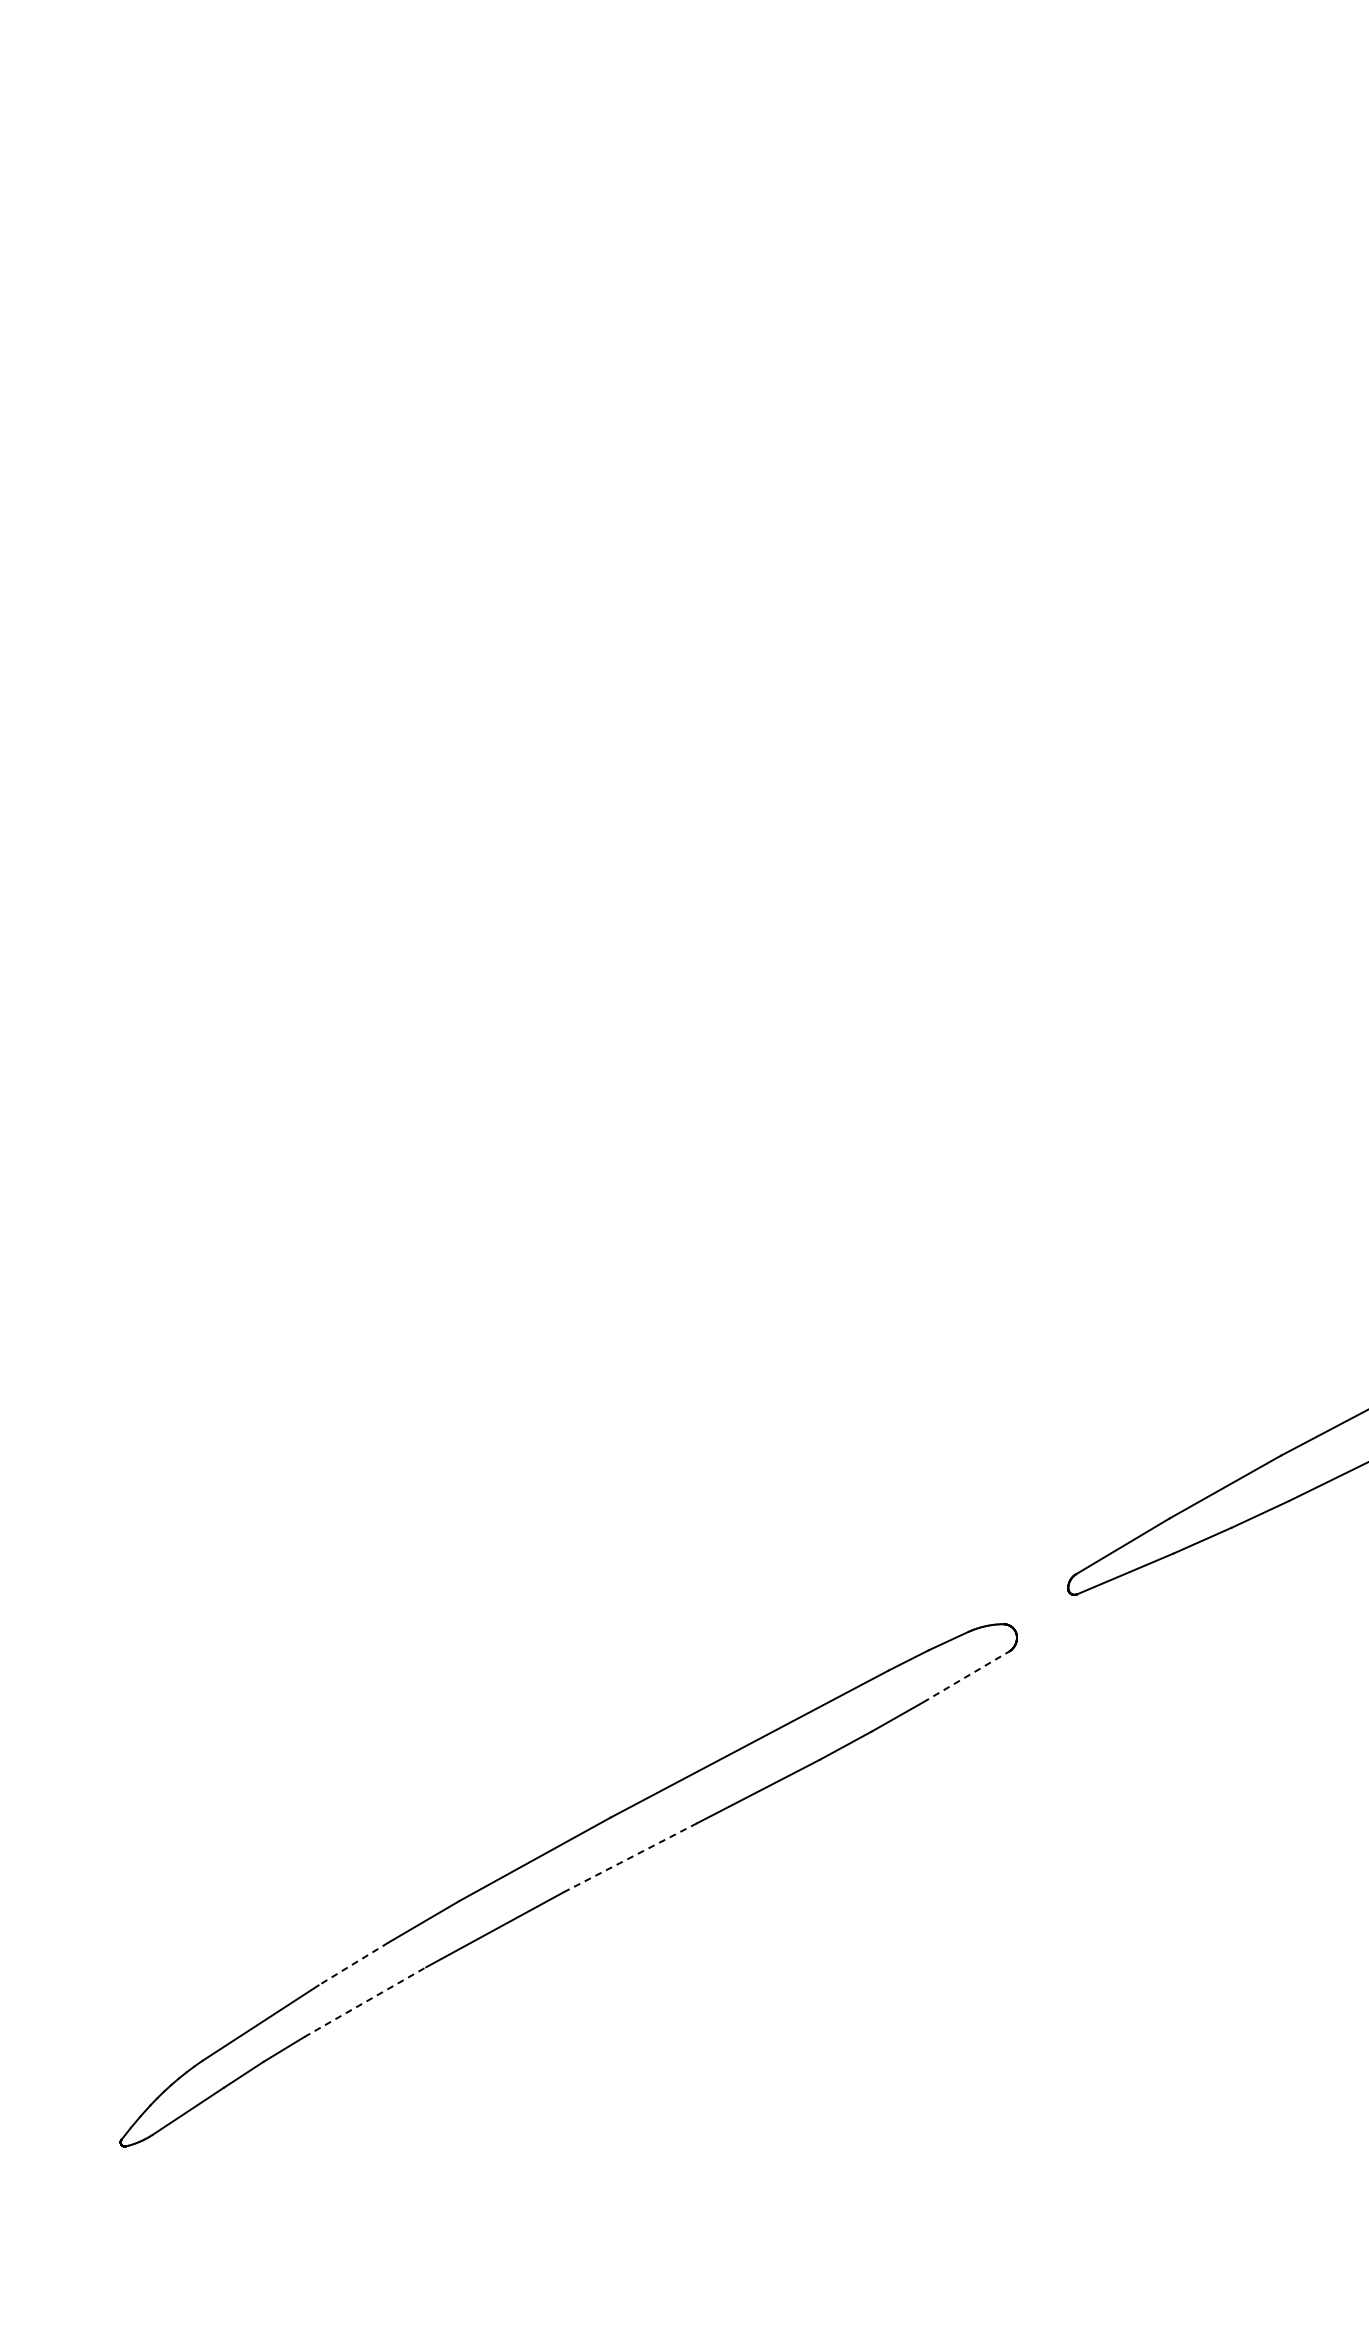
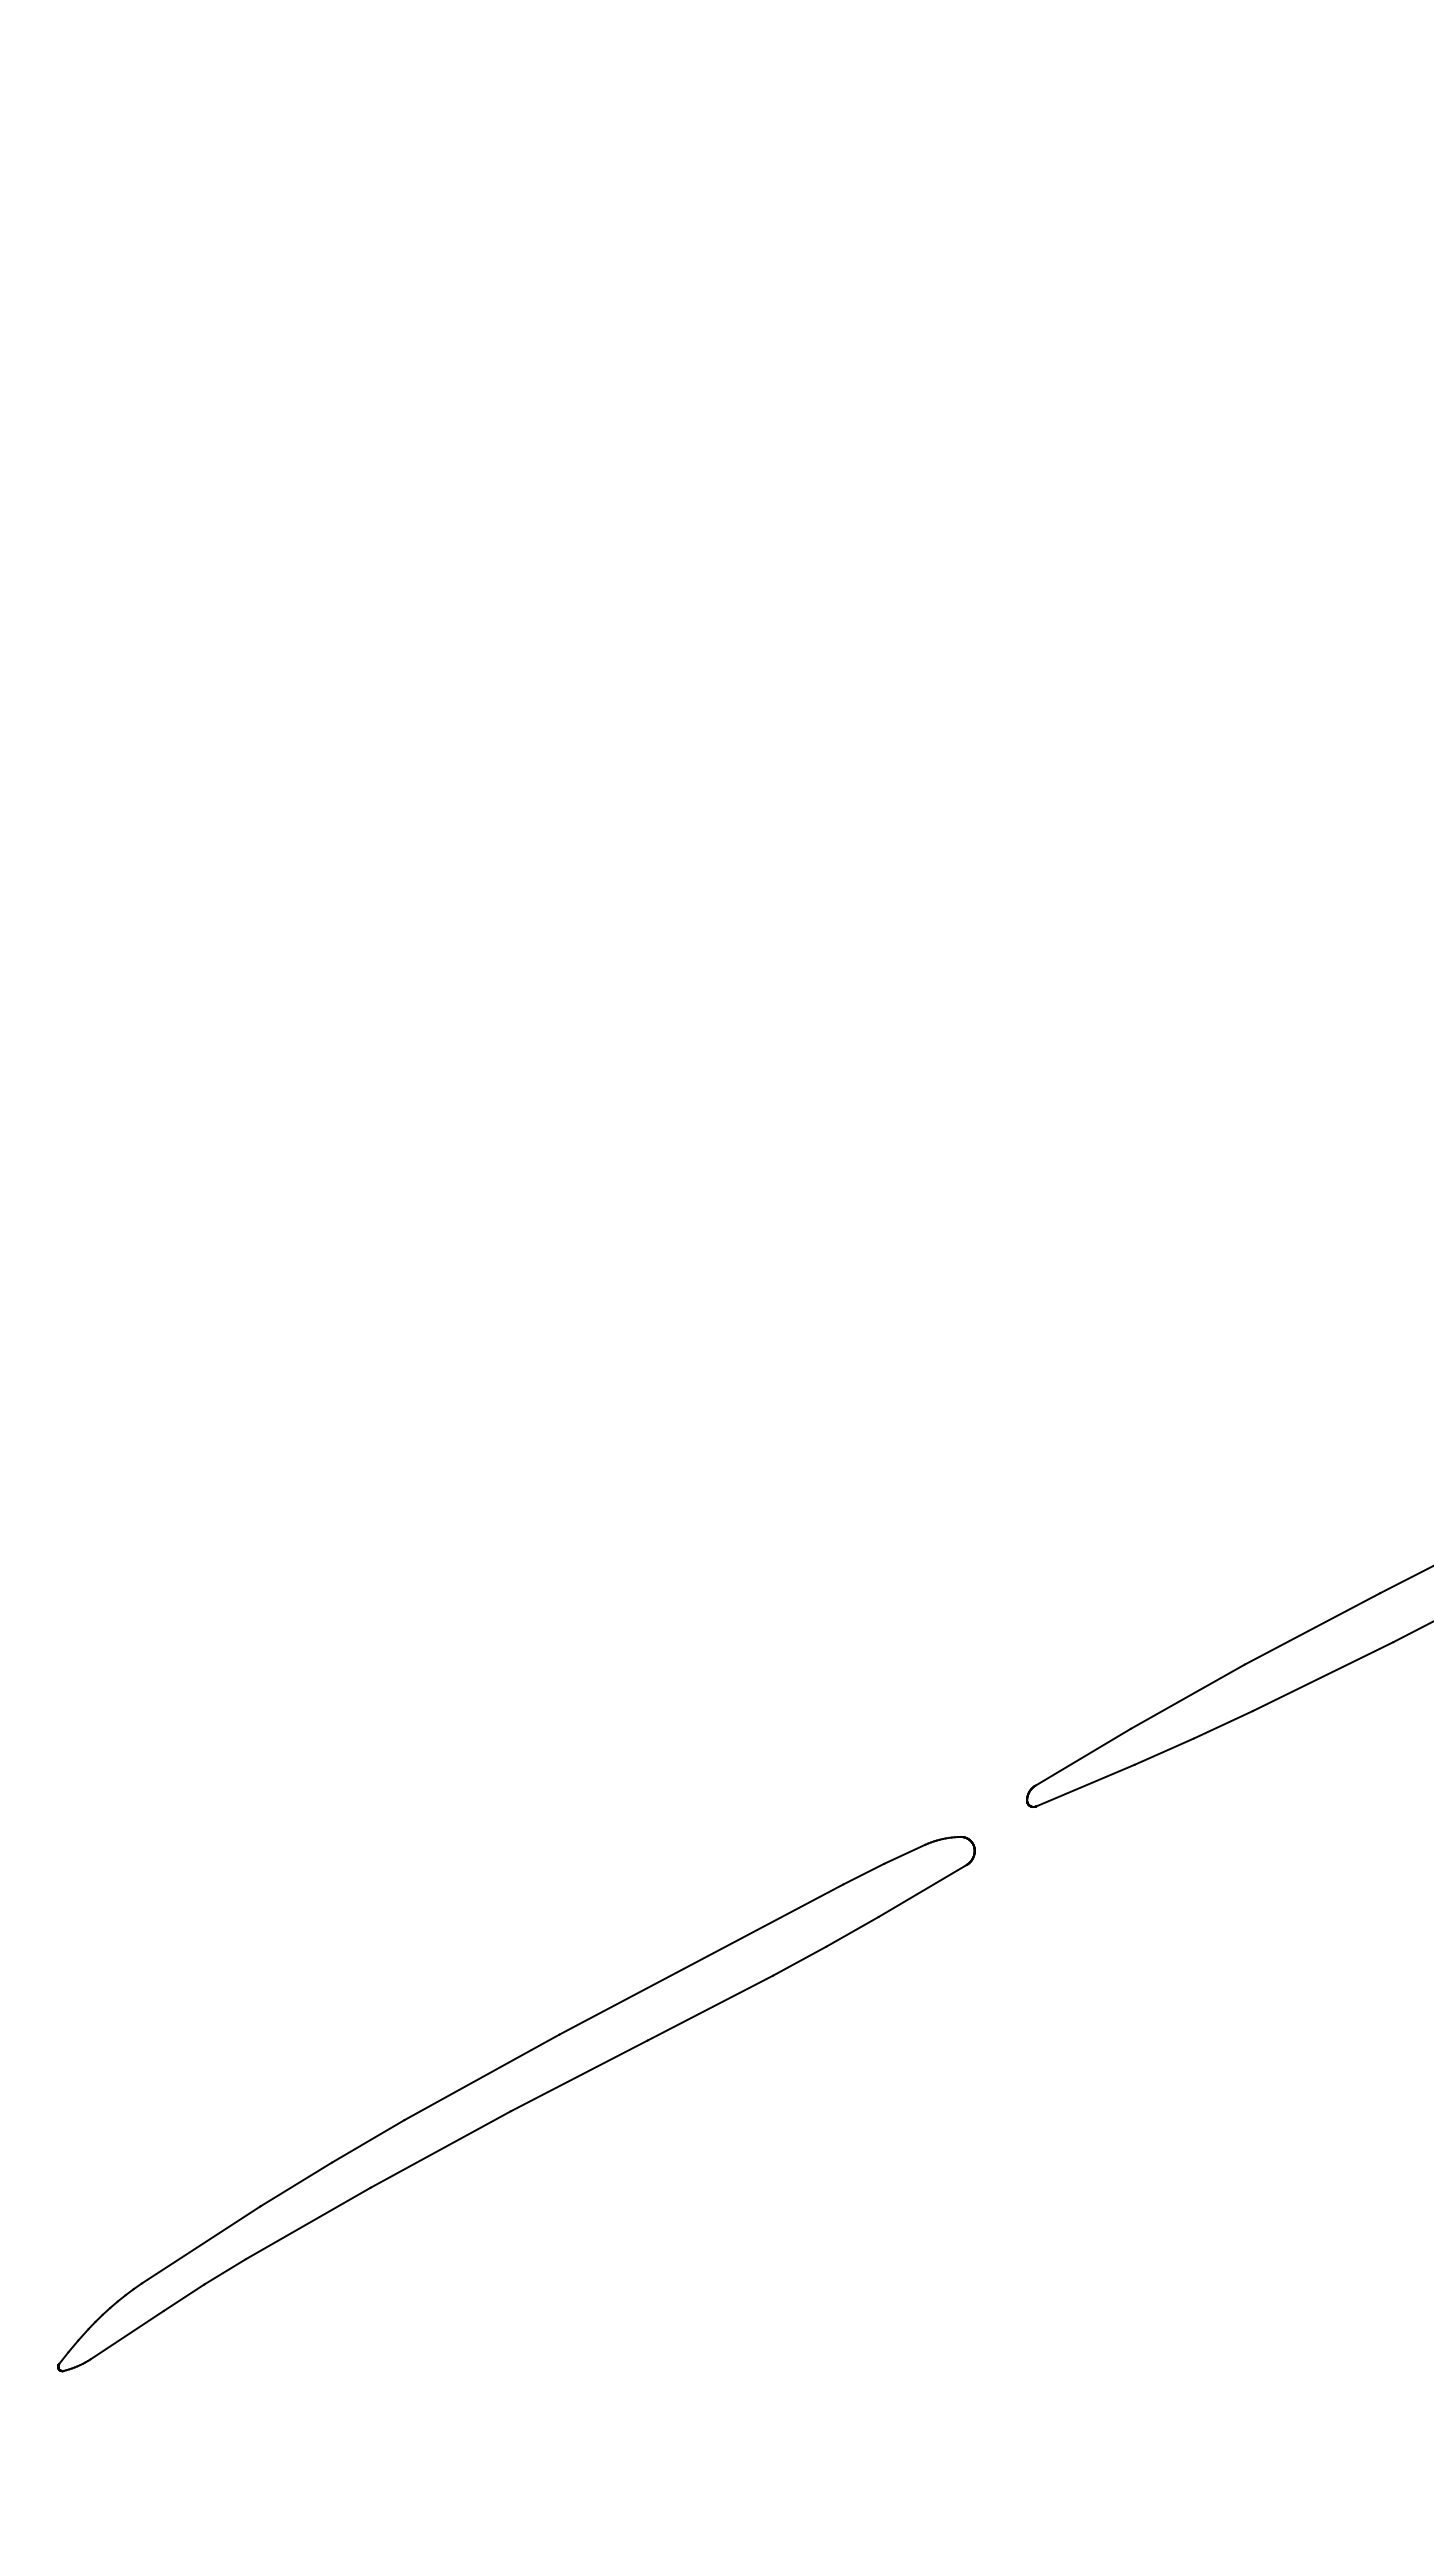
line: (966, 1676) -> (923, 1890), dashed -> solid
line: (630, 1857) -> (579, 2075), dashed -> solid
line: (353, 1964) -> (296, 2184), dashed -> solid
line: (365, 2002) -> (308, 2223), dashed -> solid

